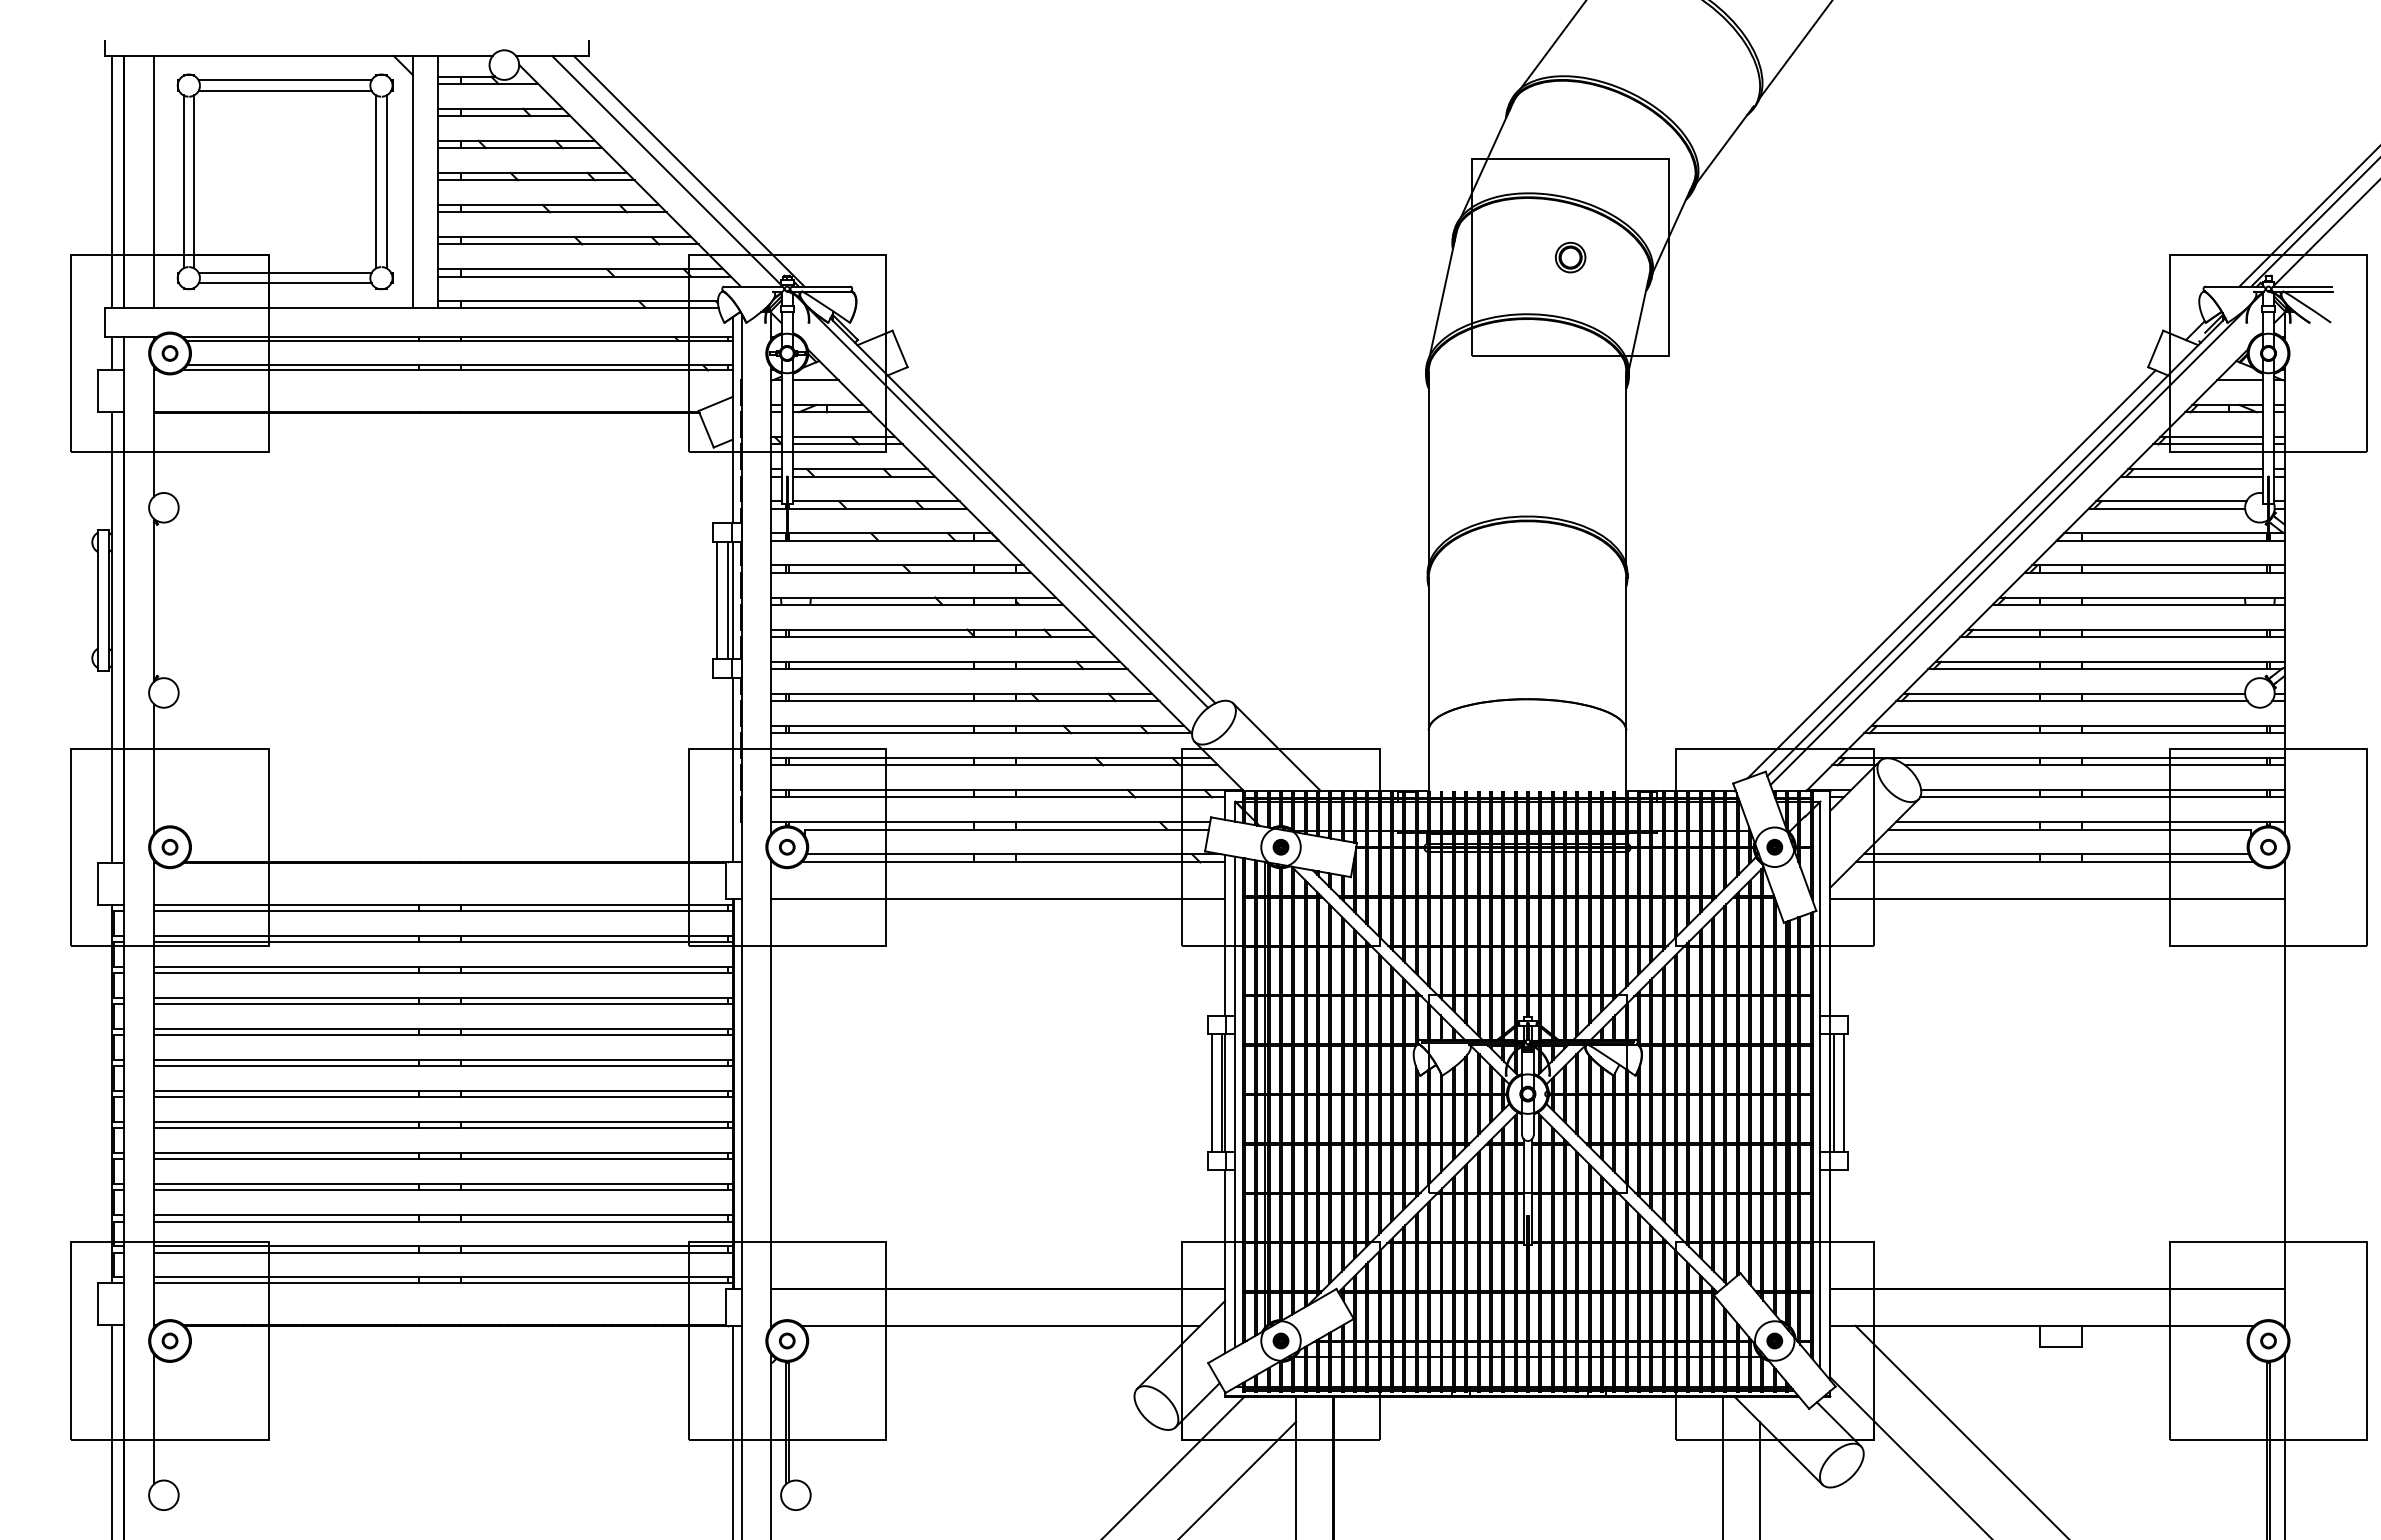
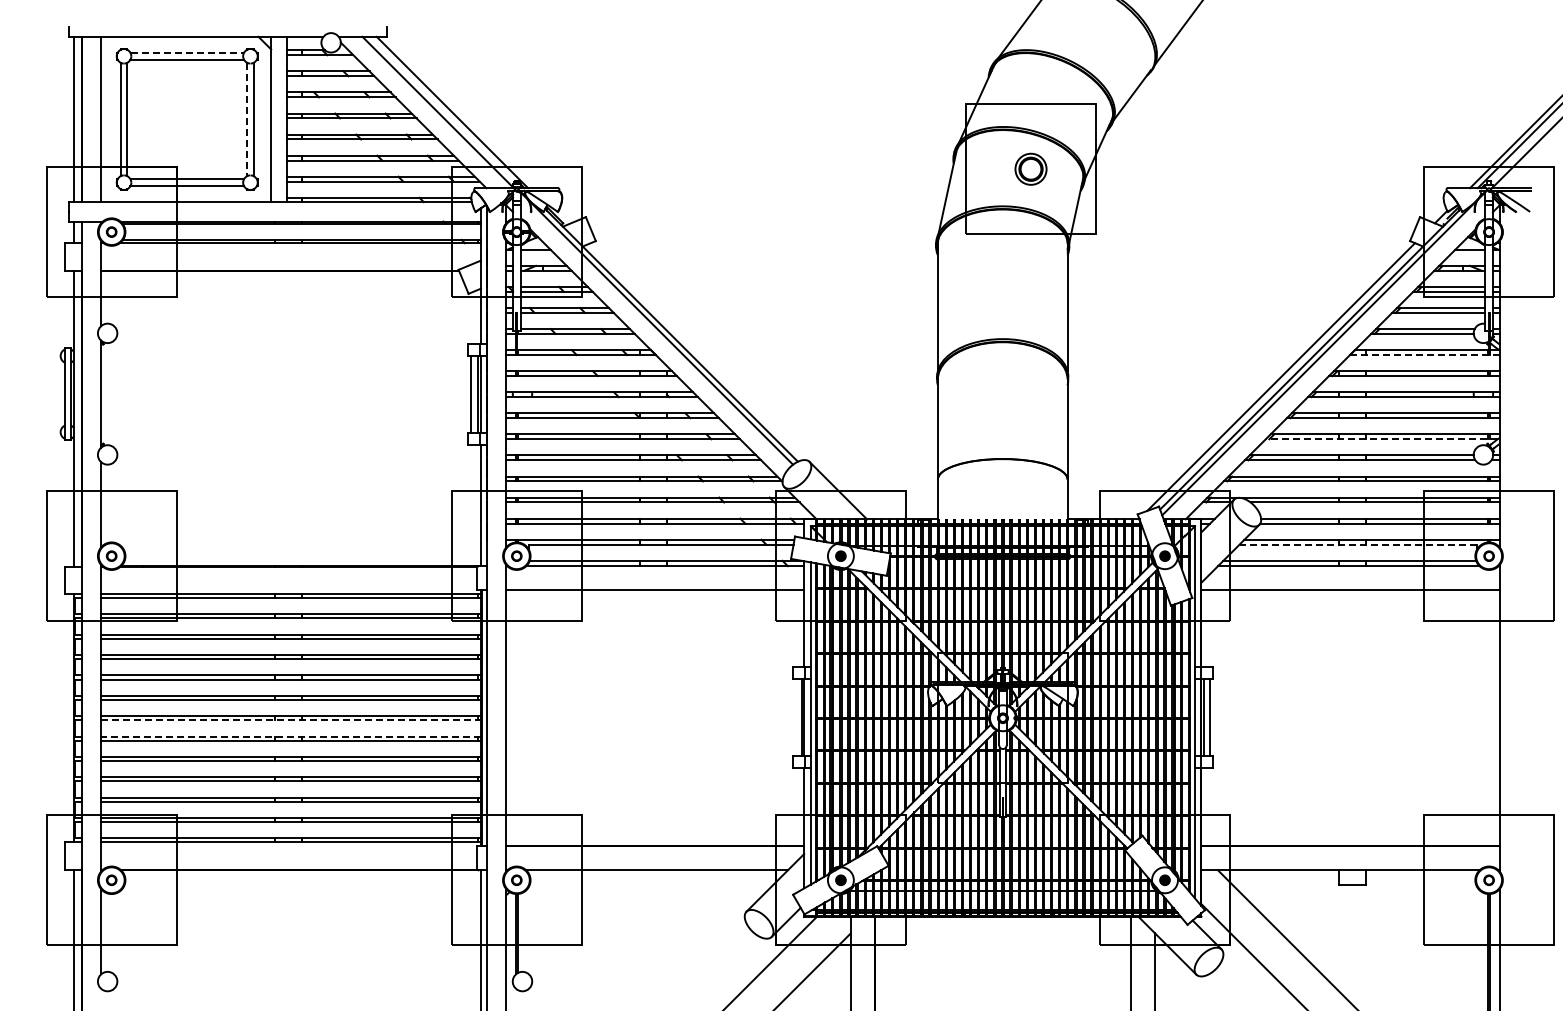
line: (285, 79) -> (187, 52), solid -> dashed
line: (376, 181) -> (247, 119), solid -> dashed
part: (1569, 256) -> (1030, 168), size x1.6
line: (2170, 541) -> (1424, 355), solid -> dashed
line: (2104, 669) -> (1381, 439), solid -> dashed
line: (2069, 829) -> (1358, 544), solid -> dashed
line: (1211, 1091) -> (795, 716), removed
line: (443, 1097) -> (291, 720), solid -> dashed
line: (443, 1121) -> (291, 736), solid -> dashed

